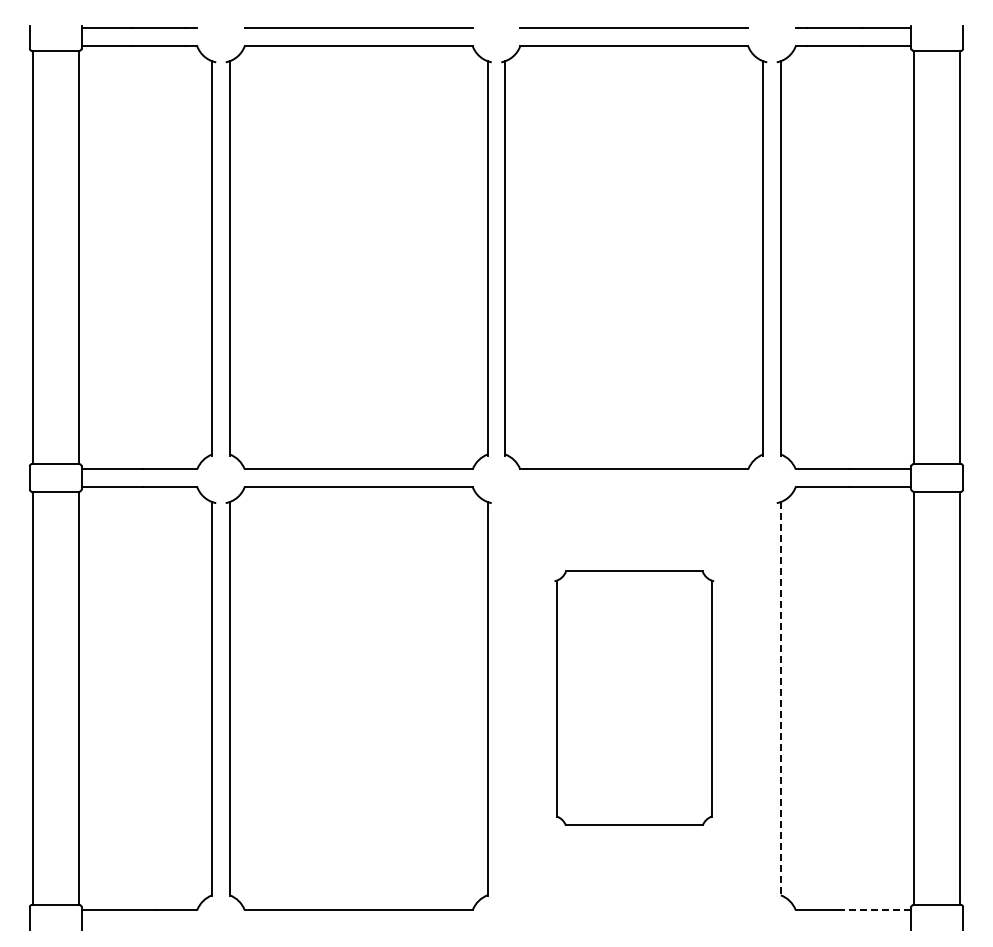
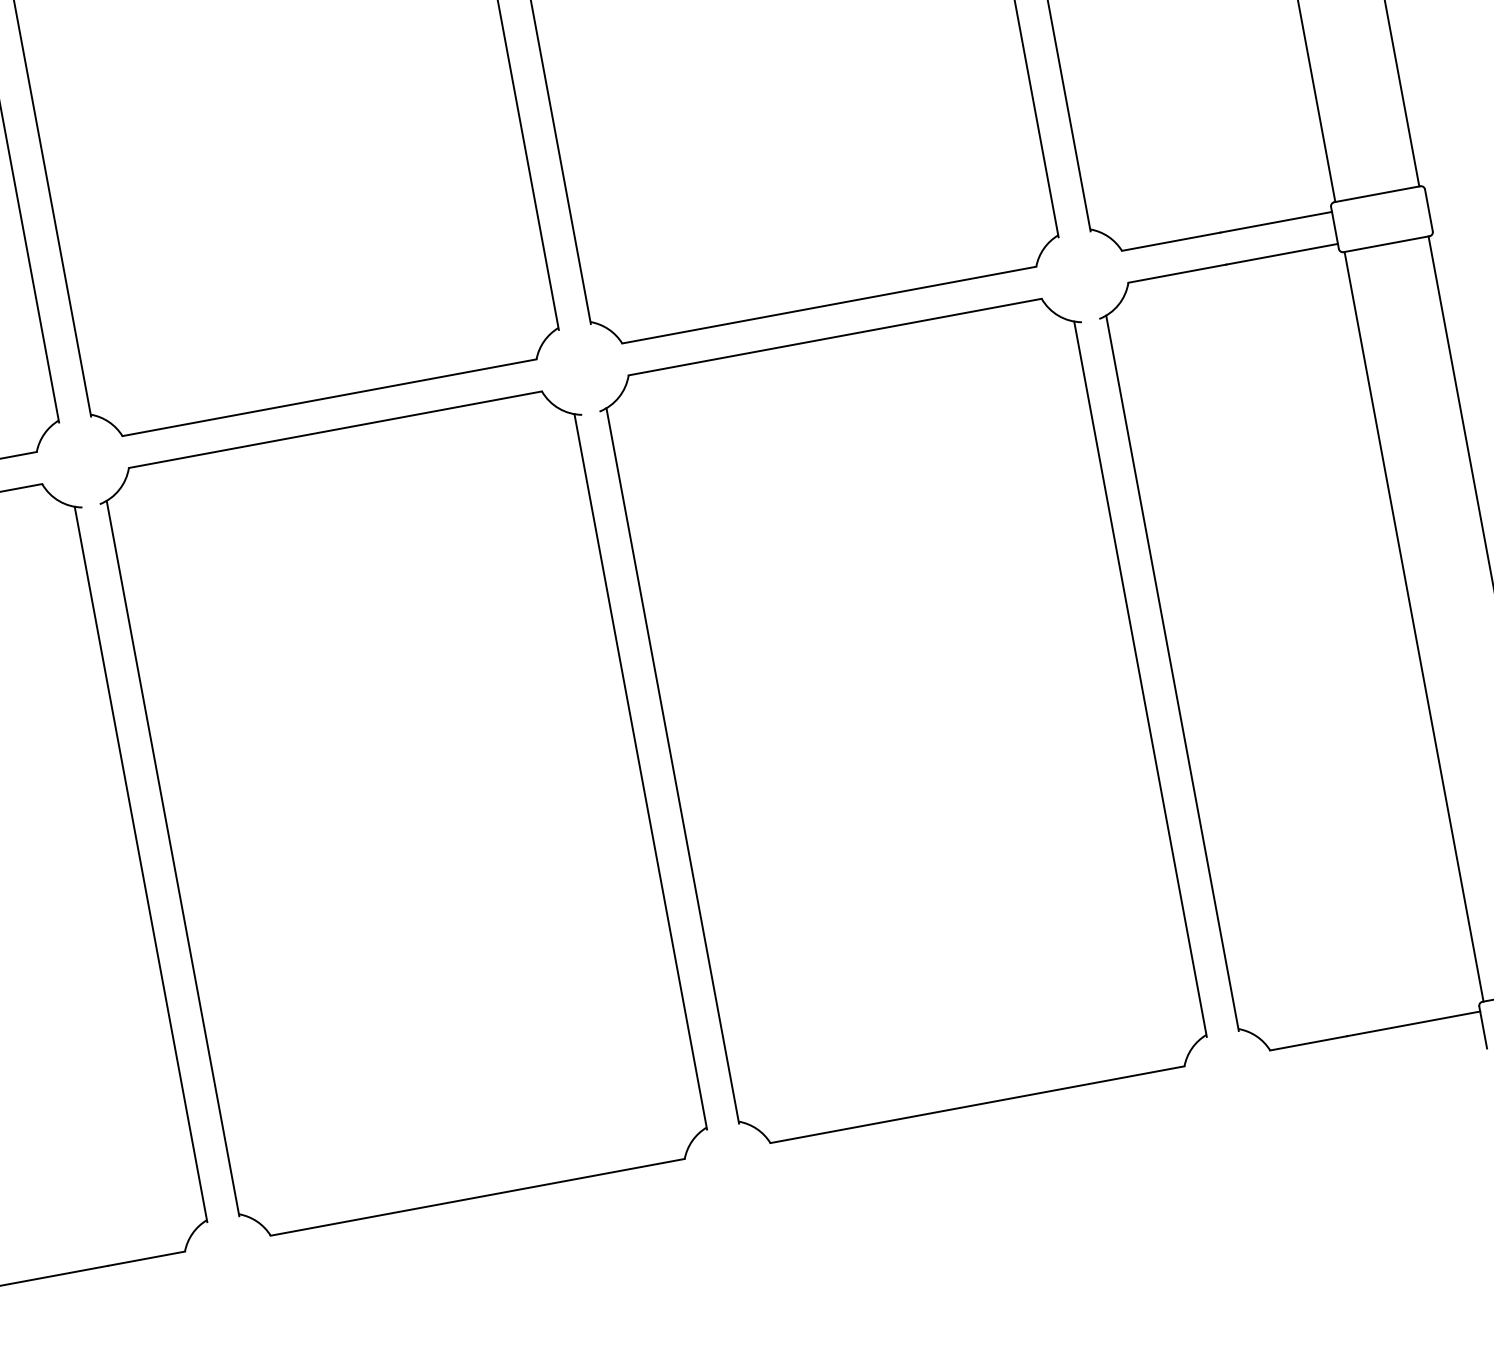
part: (634, 698) -> (906, 721), size x1.67
line: (780, 699) -> (1172, 673), dashed -> solid
line: (874, 909) -> (1413, 1023), dashed -> solid

